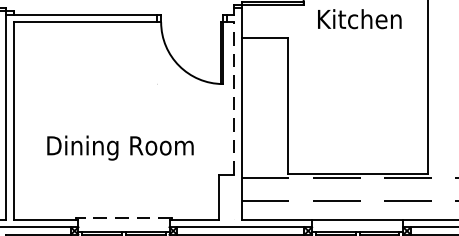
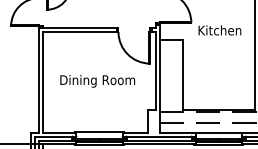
line: (233, 97) -> (155, 70), dashed -> solid
text: (120, 148) -> (97, 81), moved
line: (123, 217) -> (99, 131), dashed -> solid

